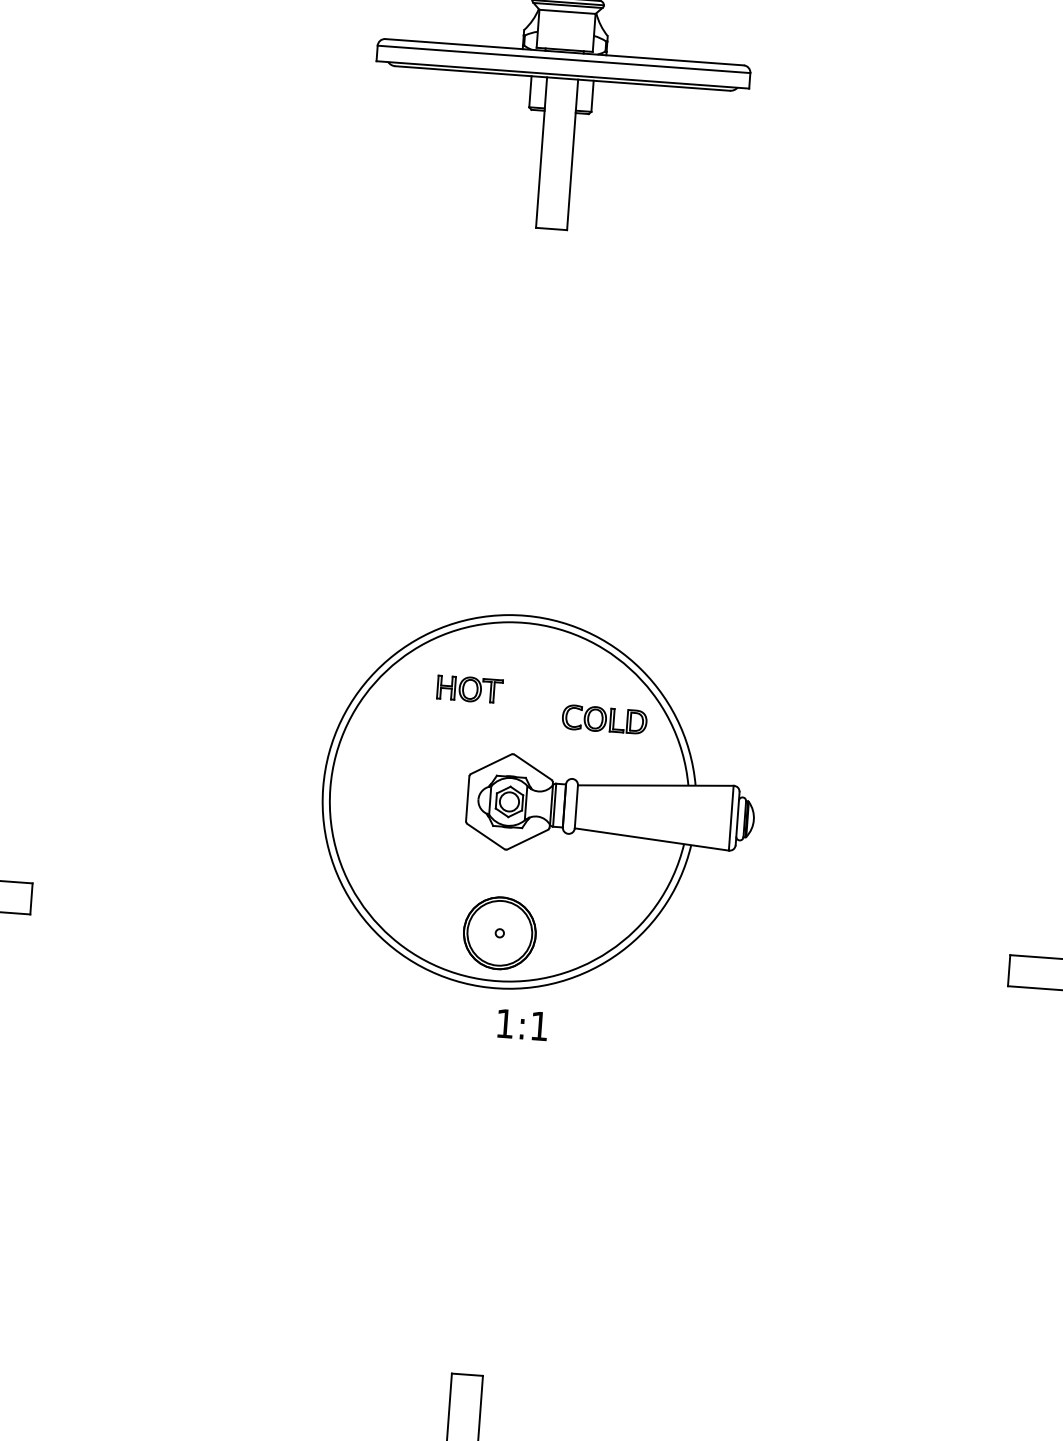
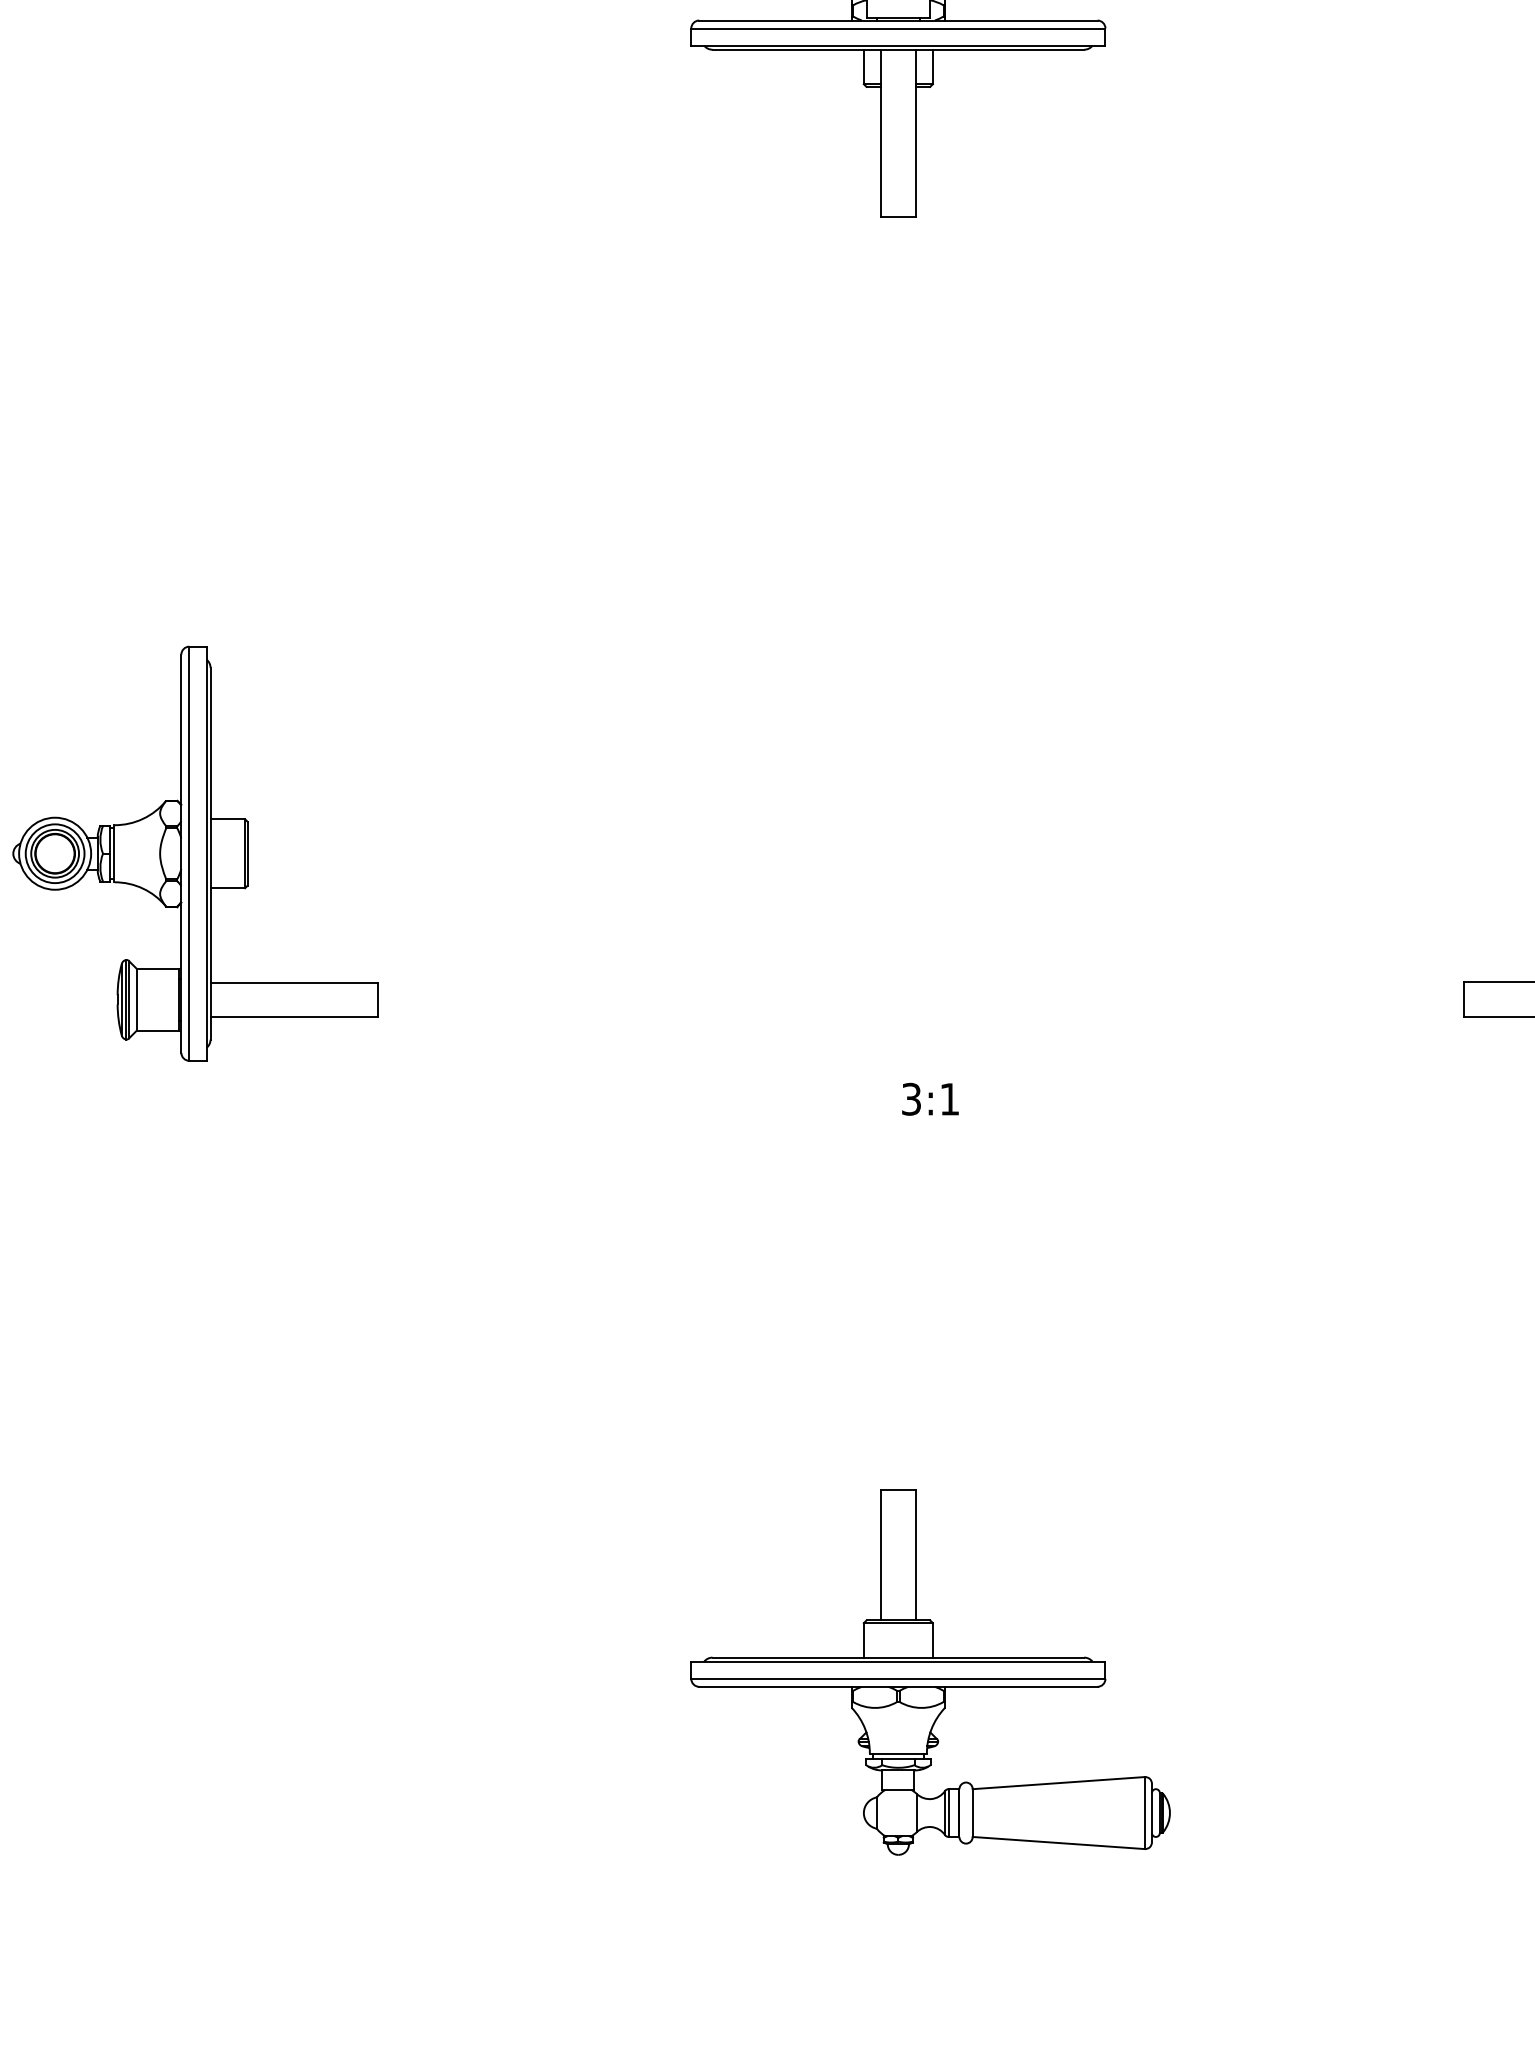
part: (538, 803) -> (930, 853), removed
text: (505, 1023) -> (911, 1098), 1:1 -> 3:1

